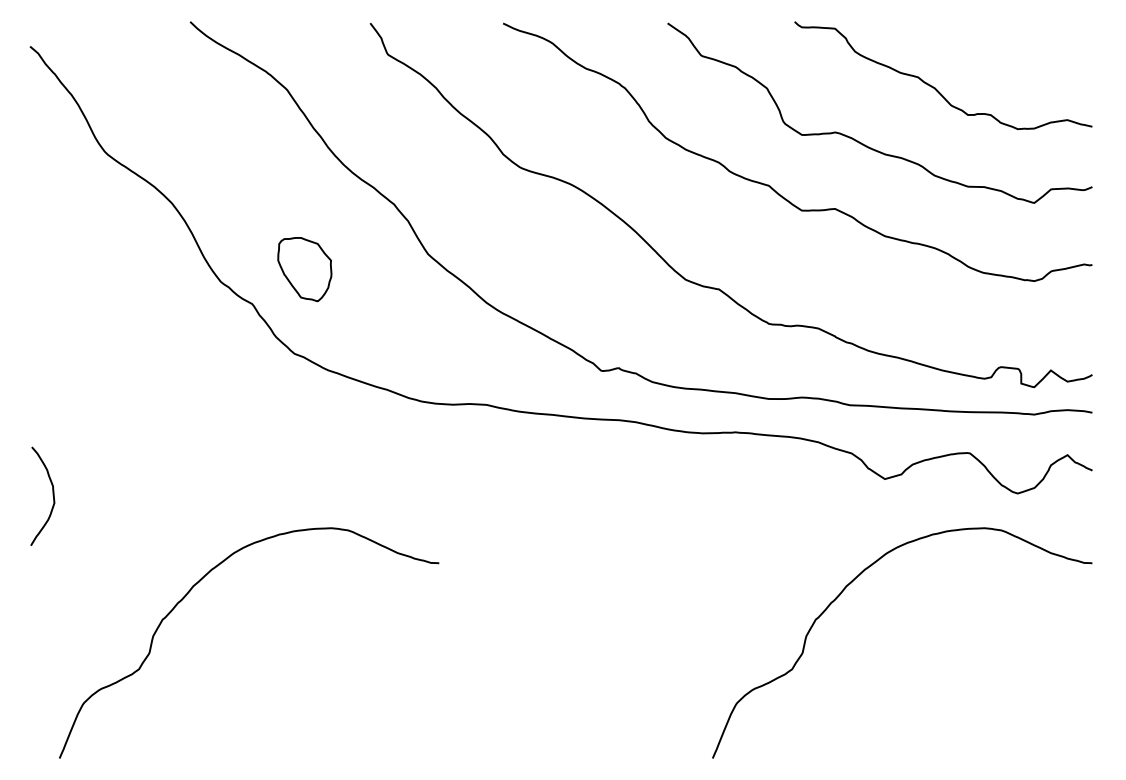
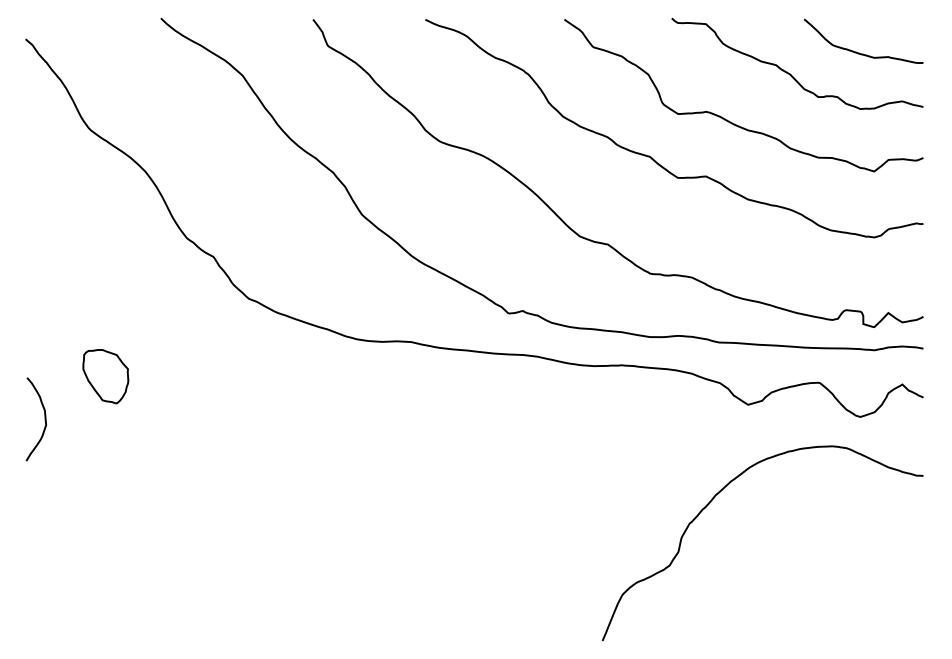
curve: (1016, 62) -> (859, 52), added
part: (304, 269) -> (105, 376), moved
curve: (188, 594) -> (159, 502), removed

